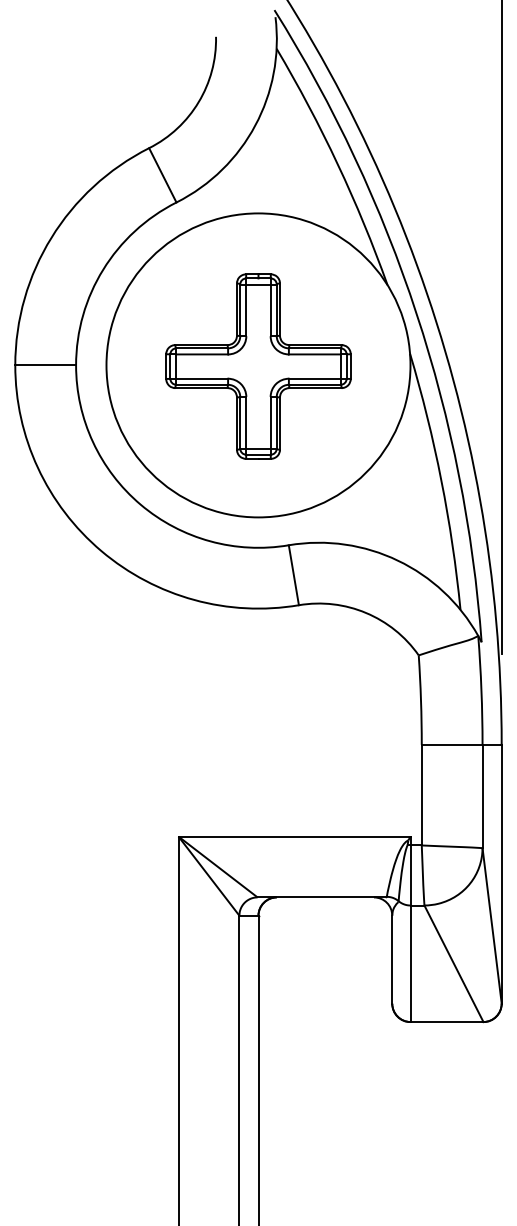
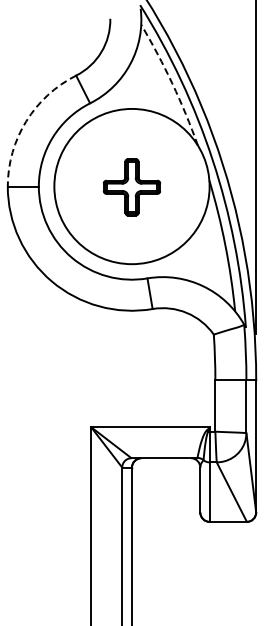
arc: (337, 163) -> (172, 83), solid -> dashed
arc: (51, 238) -> (26, 121), solid -> dashed
part: (257, 367) -> (131, 187), size x0.6

